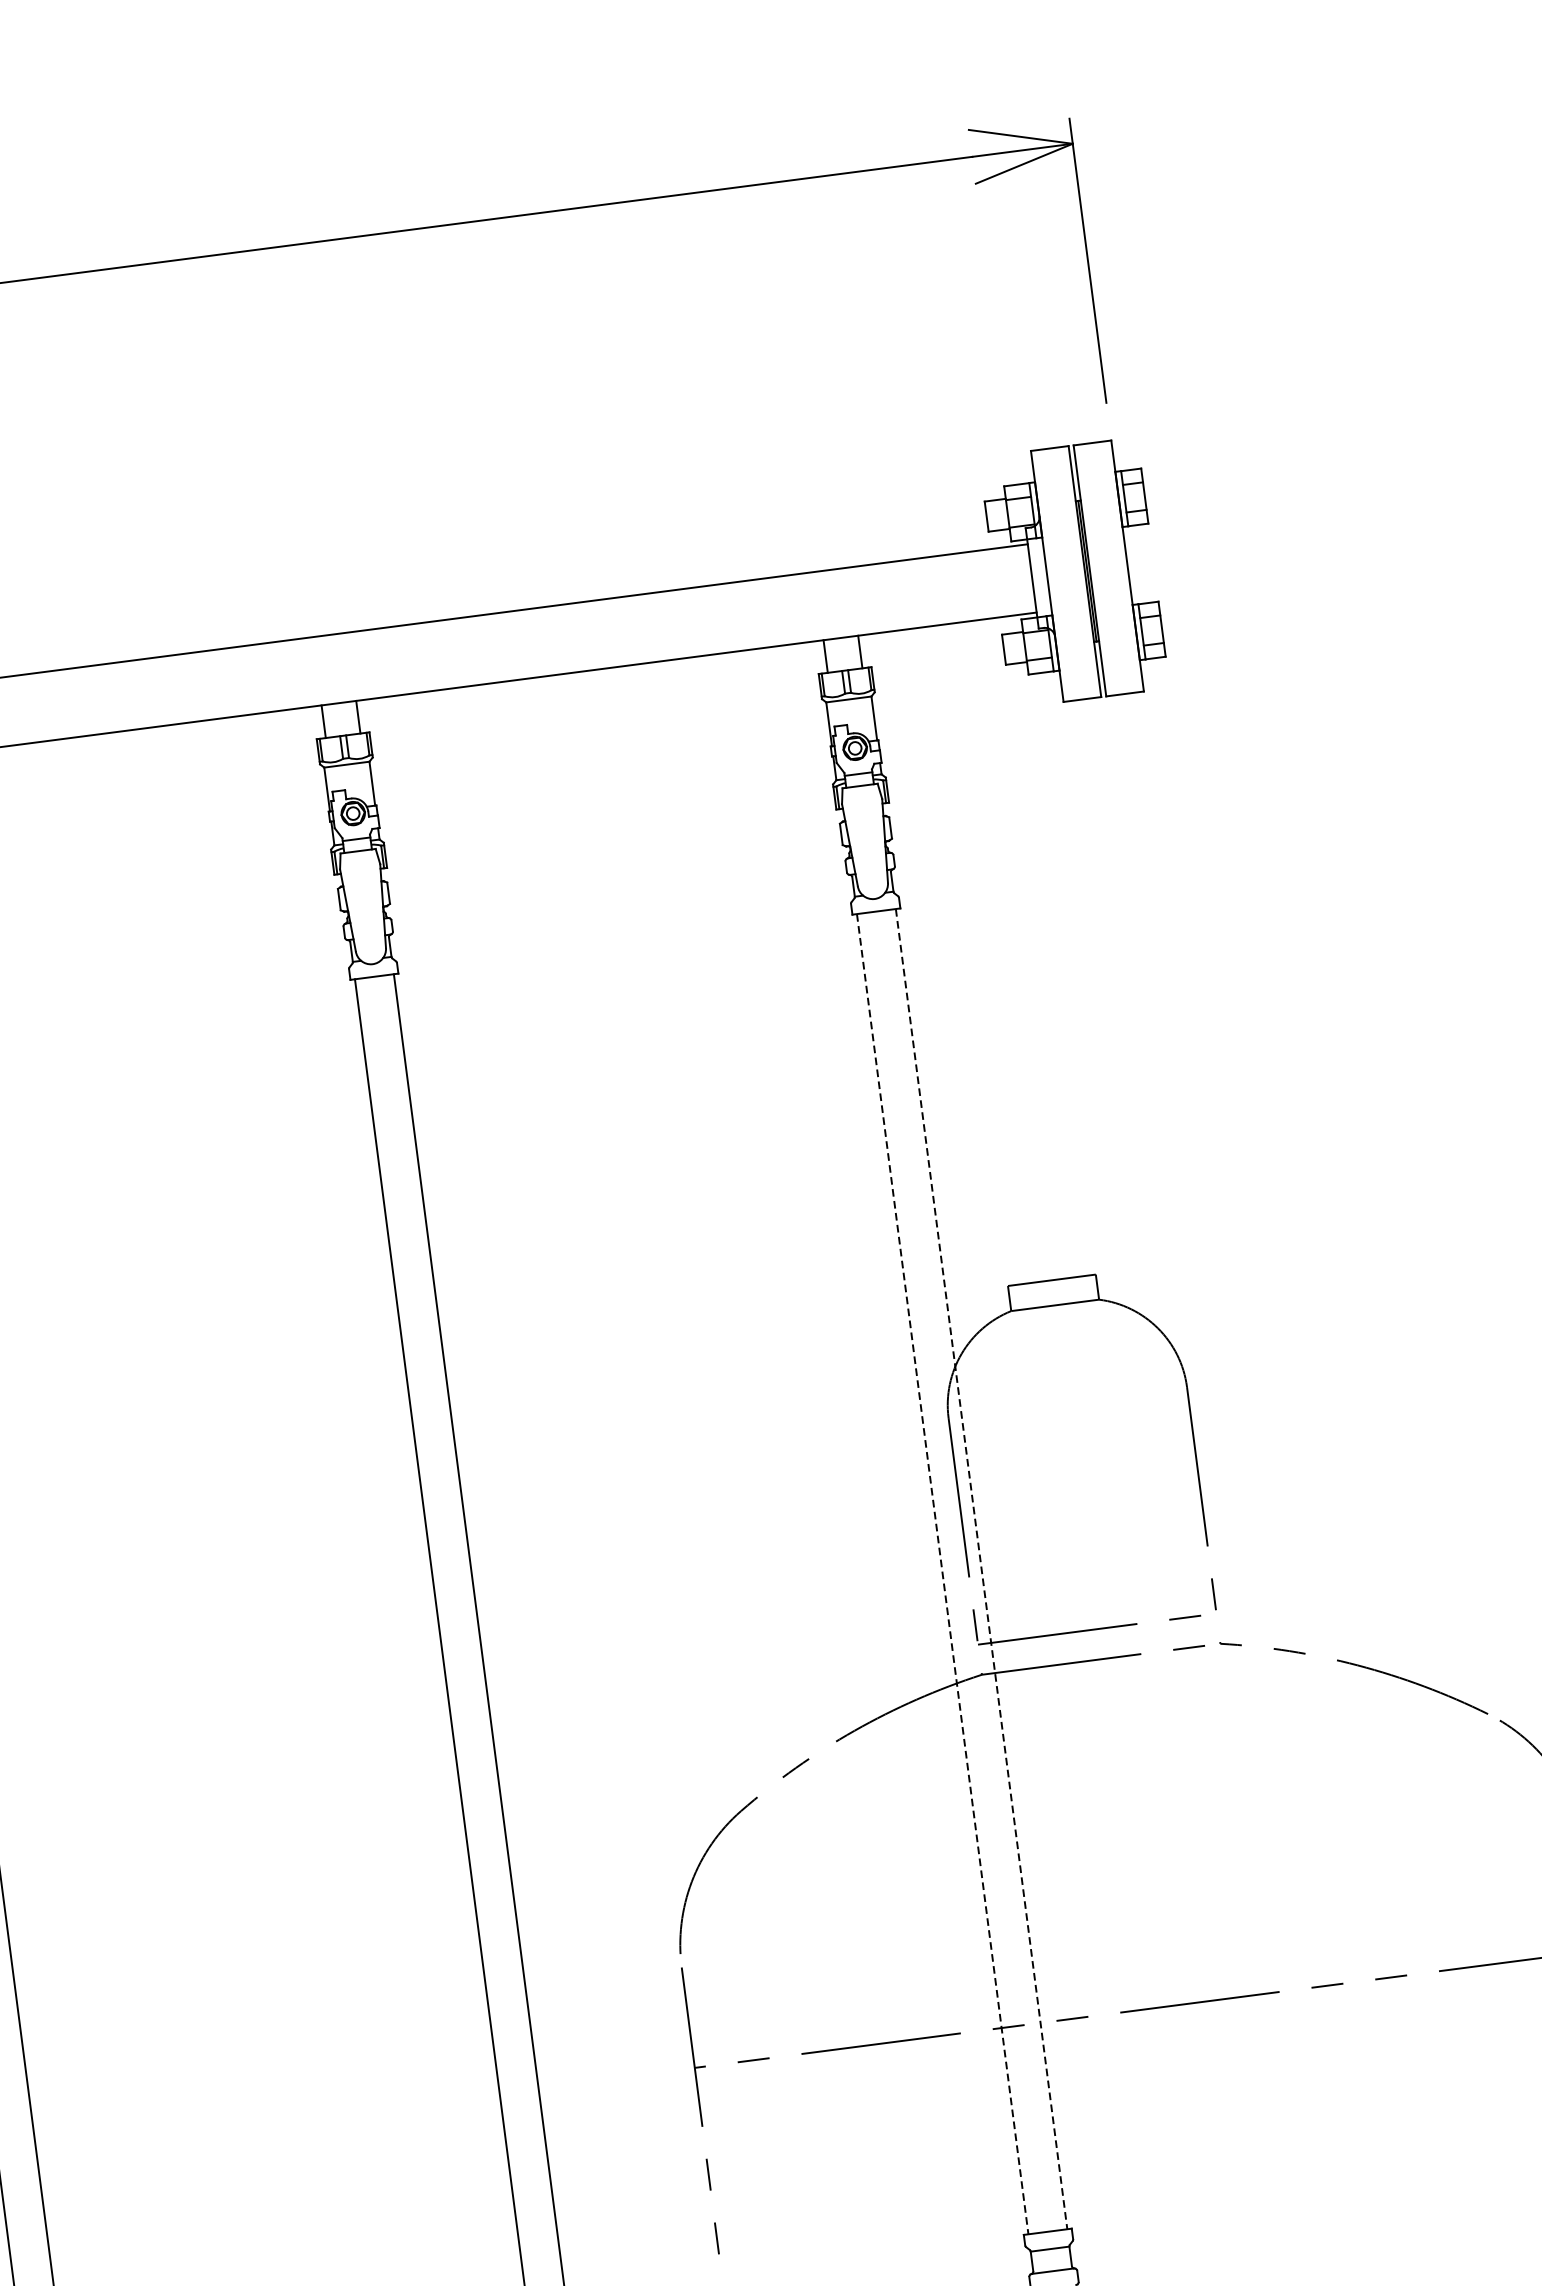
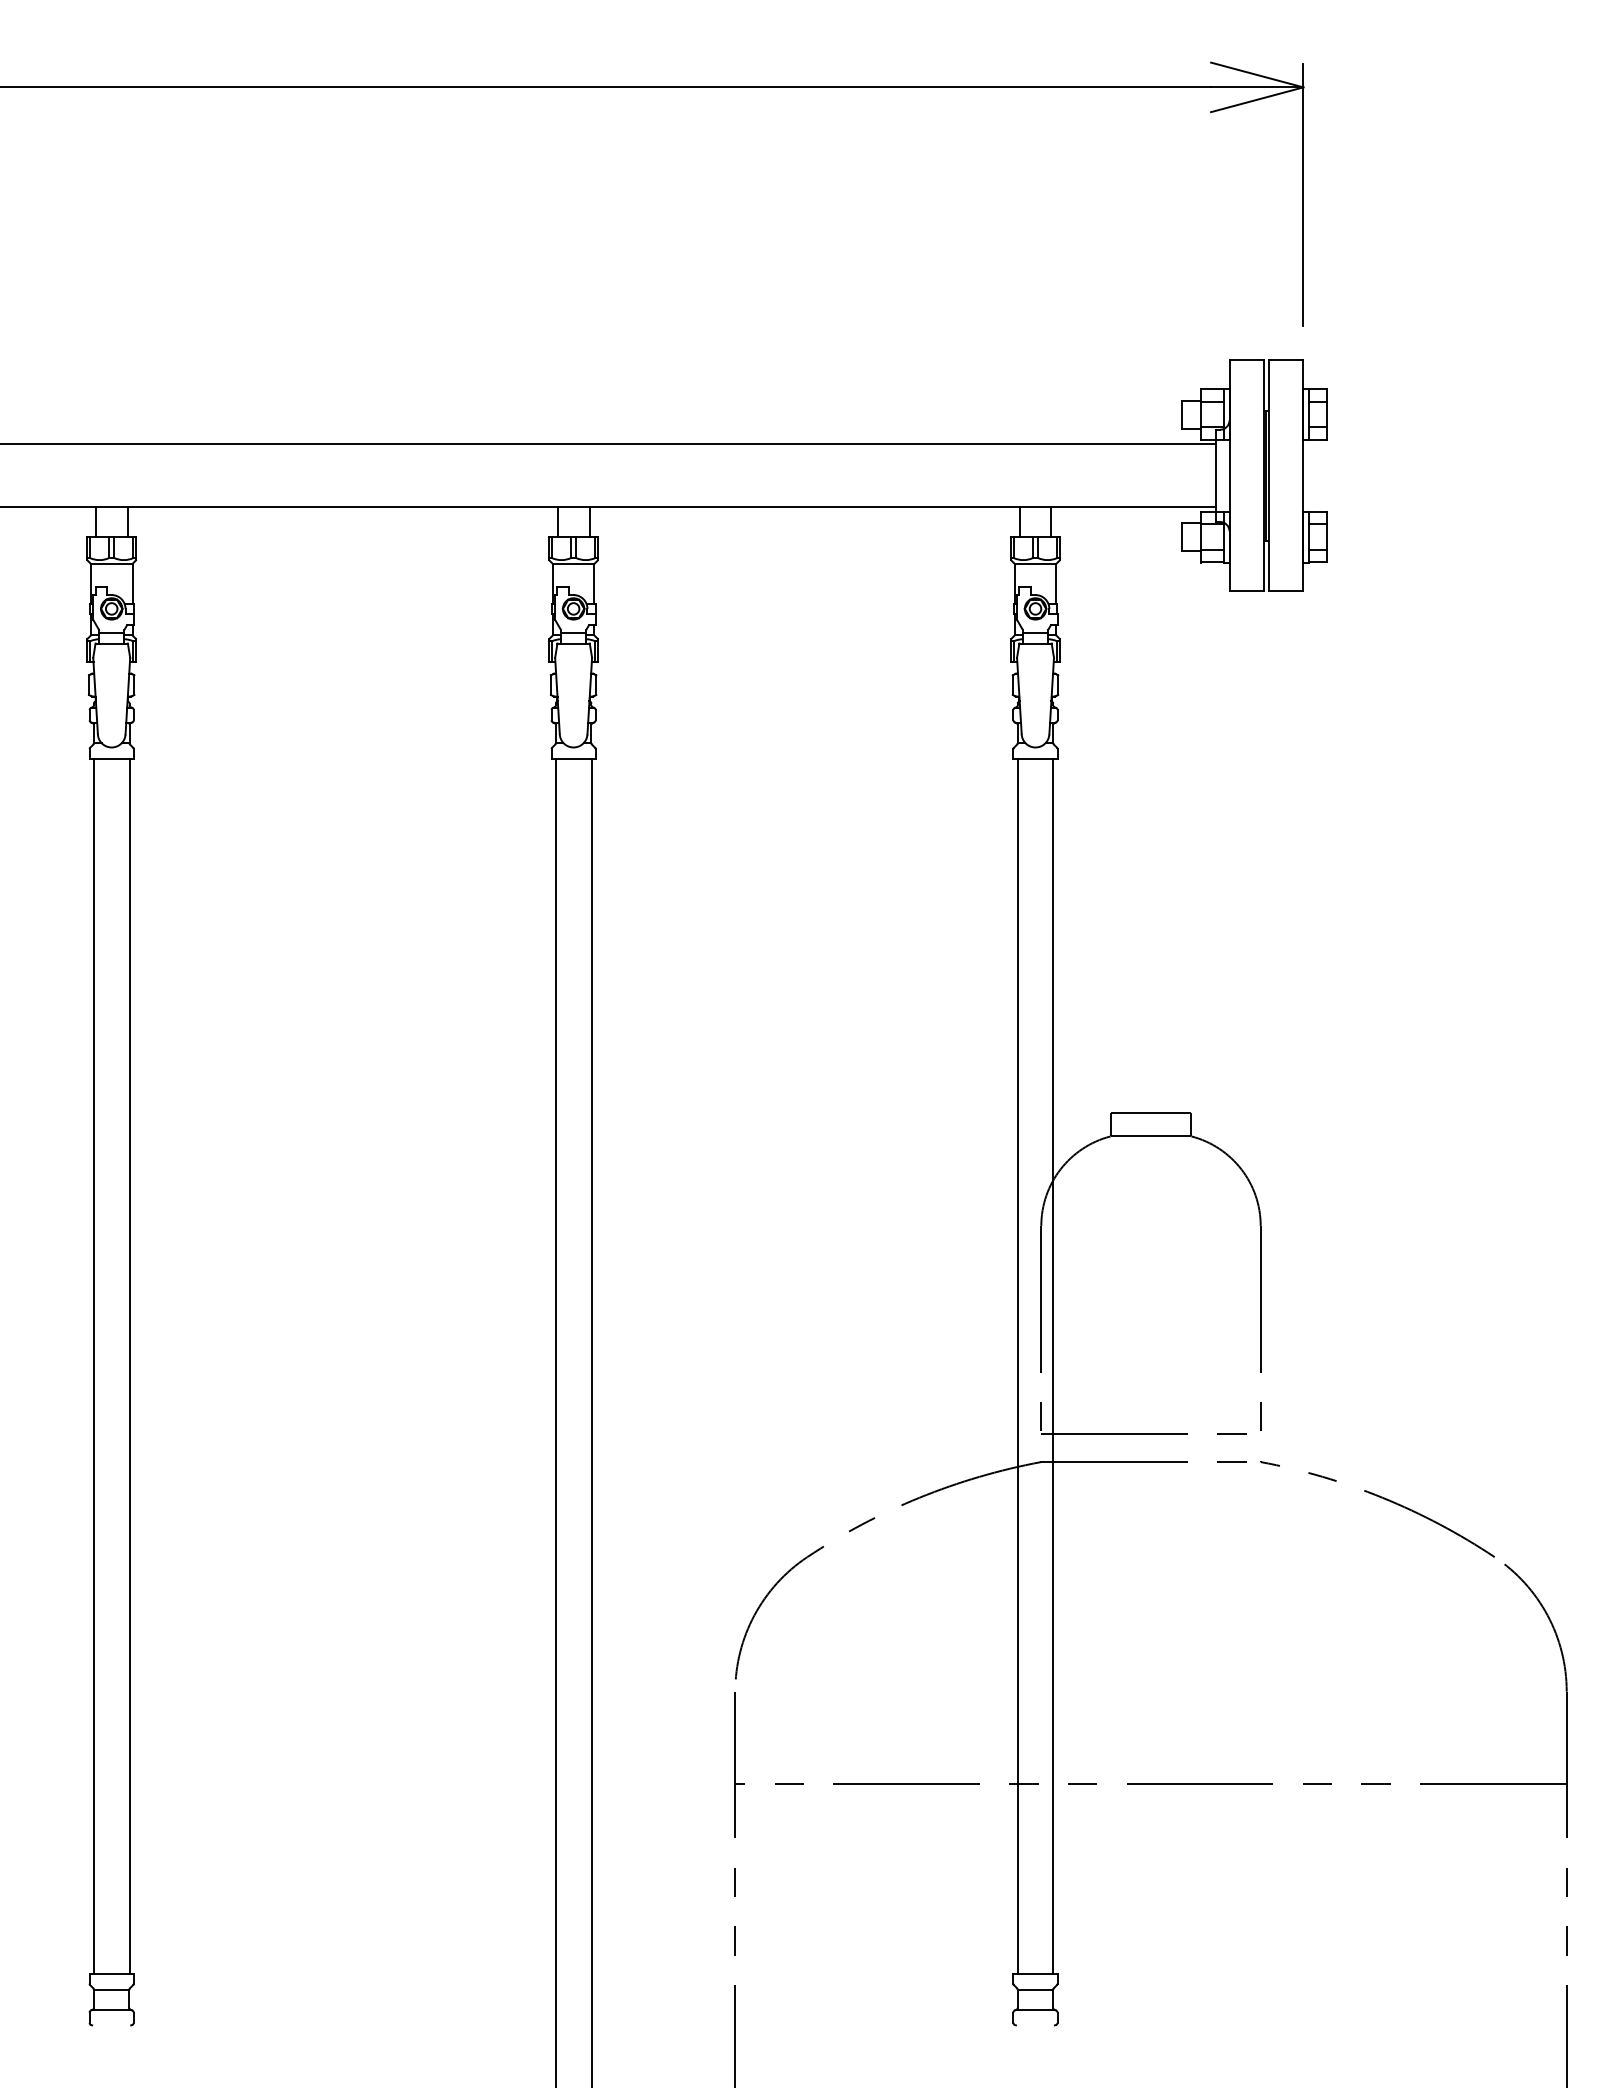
line: (981, 1569) -> (1053, 1366), dashed -> solid
line: (942, 1574) -> (1017, 1366), dashed -> solid

